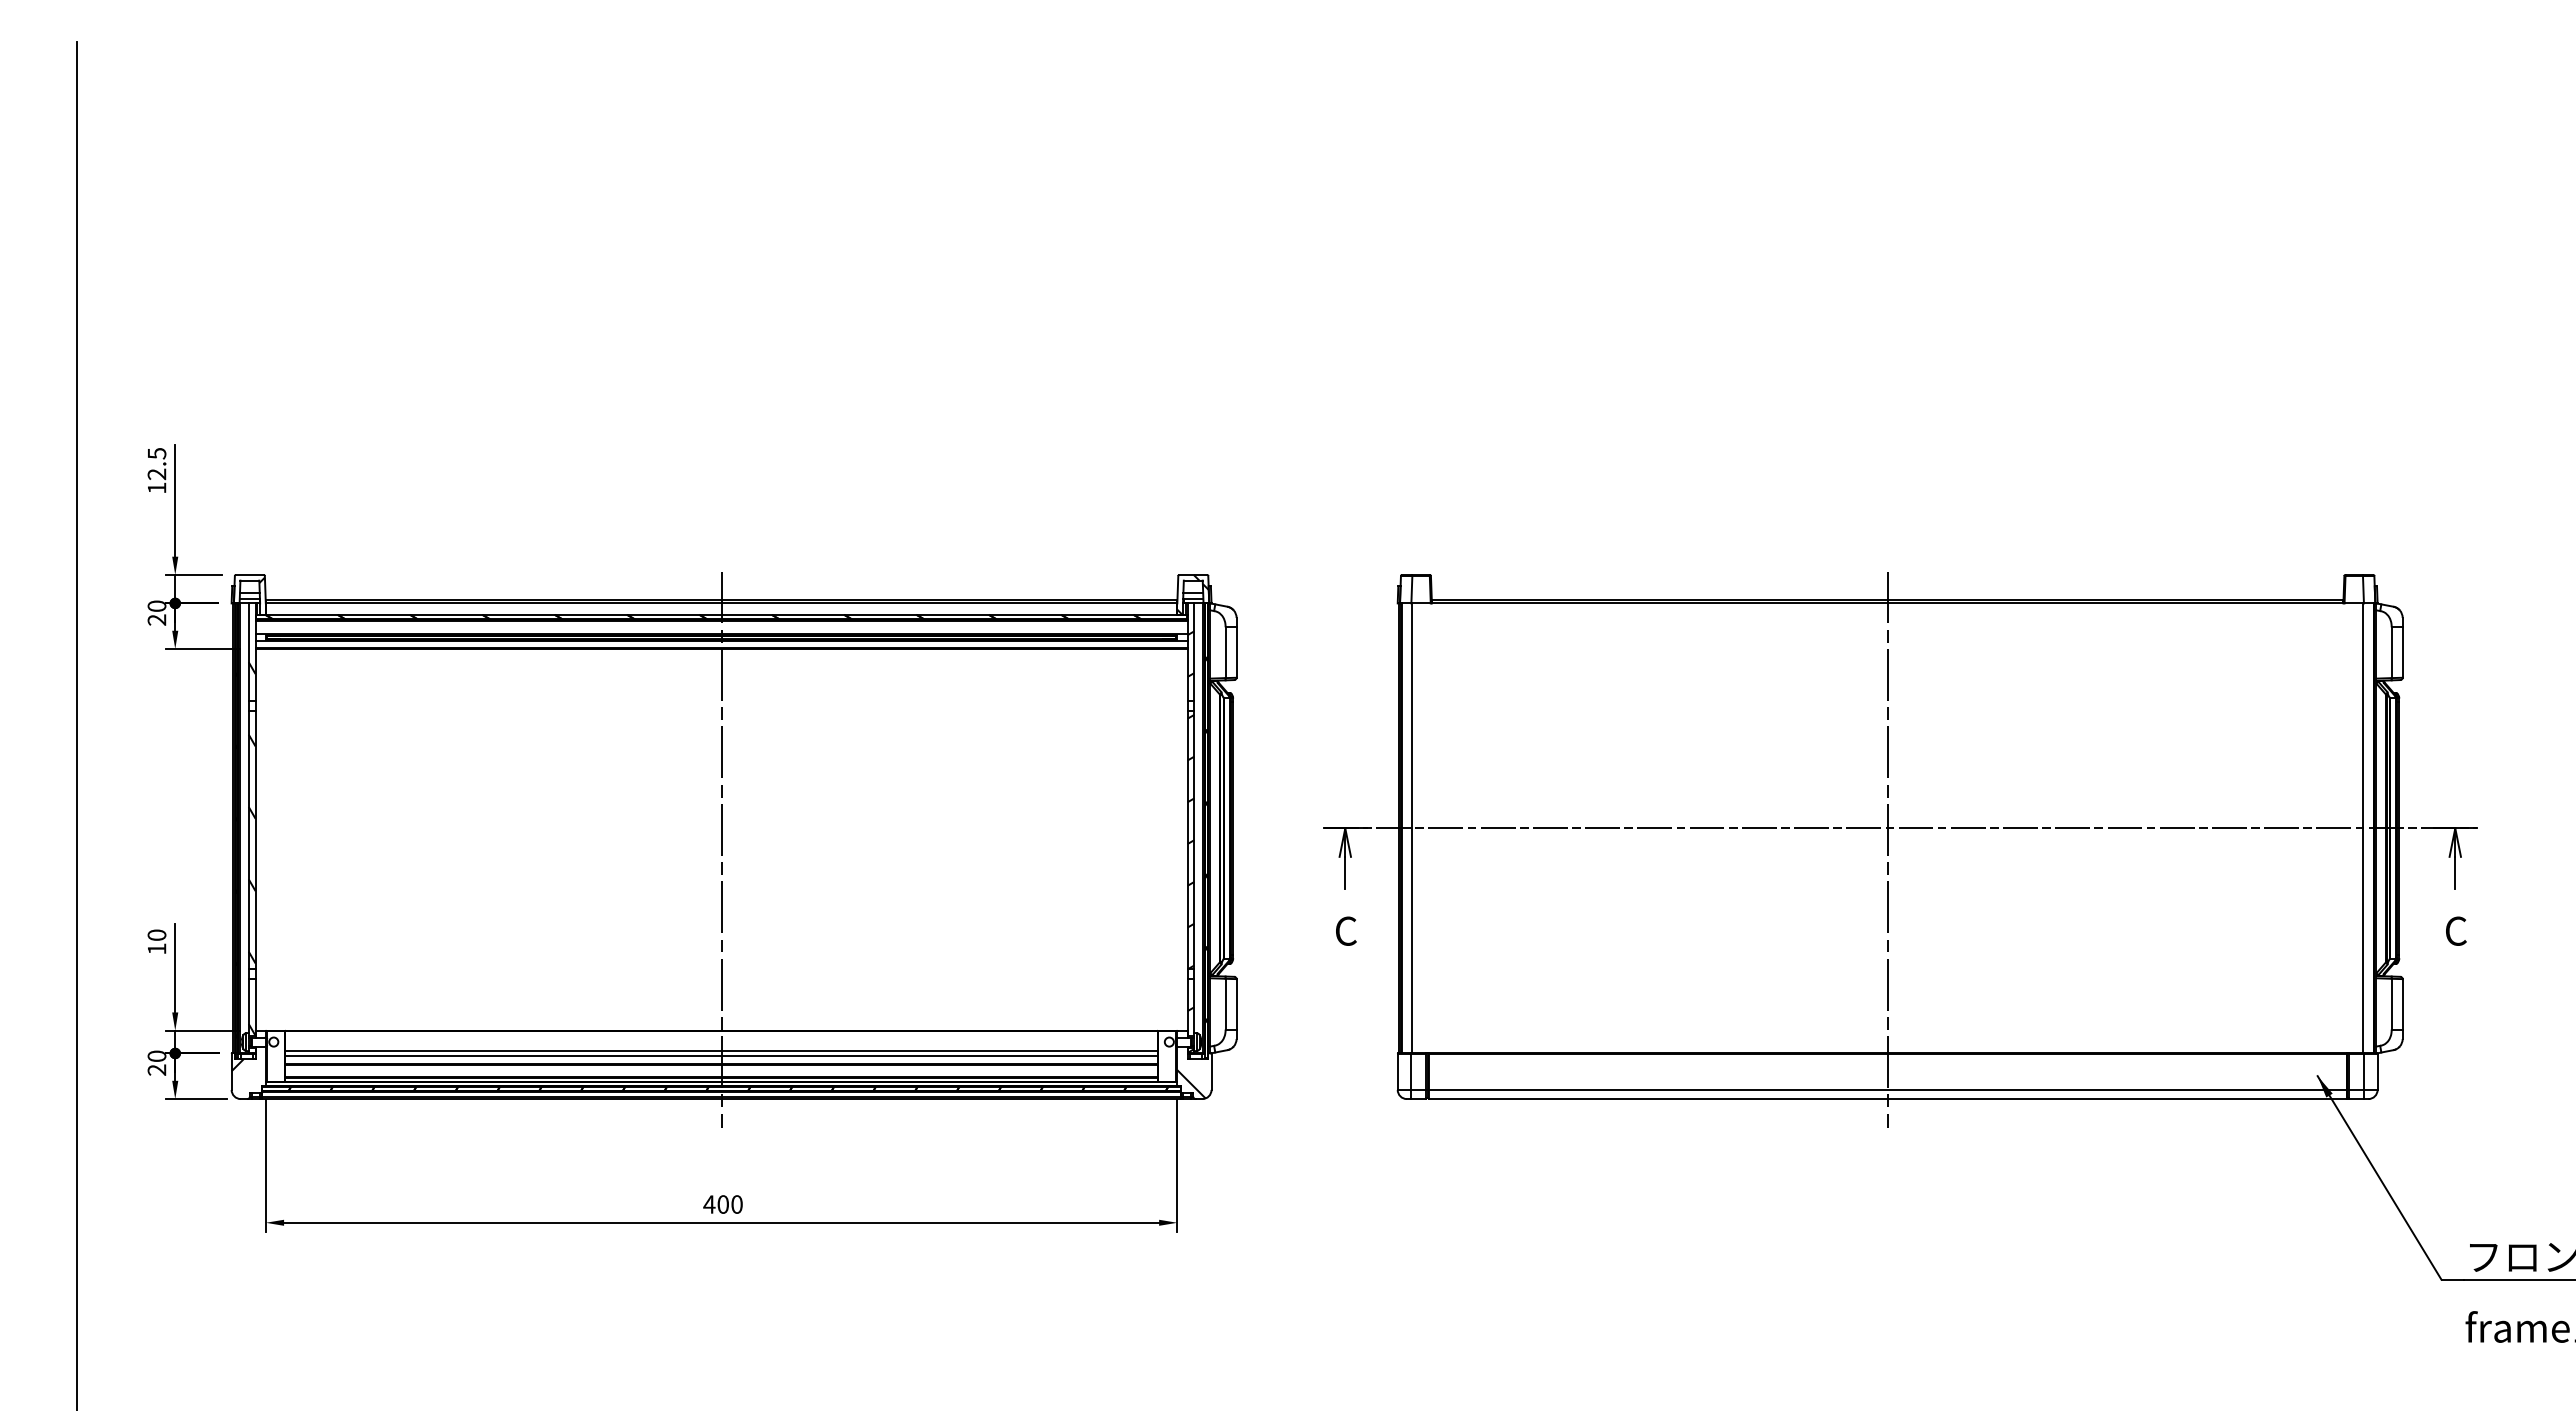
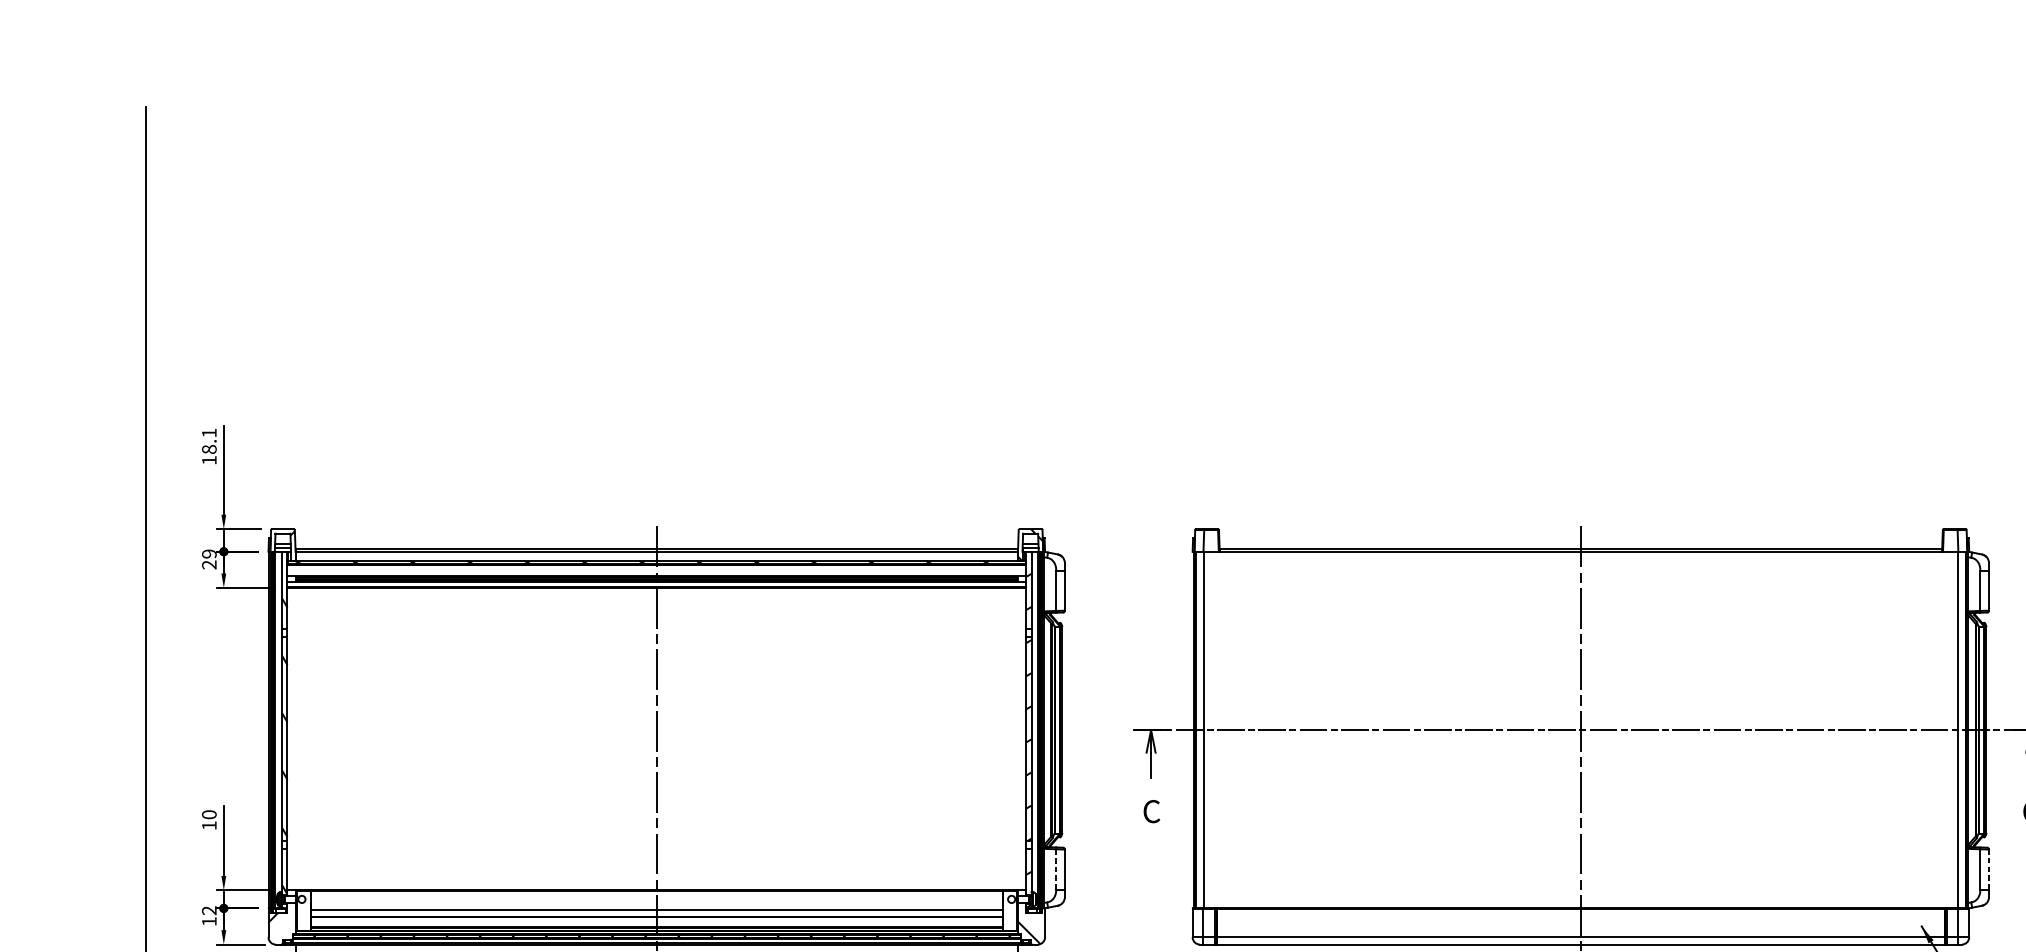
text: (156, 464) -> (208, 441), 12.5 -> 18.1
text: (156, 605) -> (208, 553), 20 -> 29
line: (2402, 1003) -> (1988, 868), solid -> dashed
line: (1225, 1004) -> (1056, 869), solid -> dashed
line: (721, 1051) -> (656, 906), removed
text: (156, 1062) -> (208, 915), 20 -> 12

